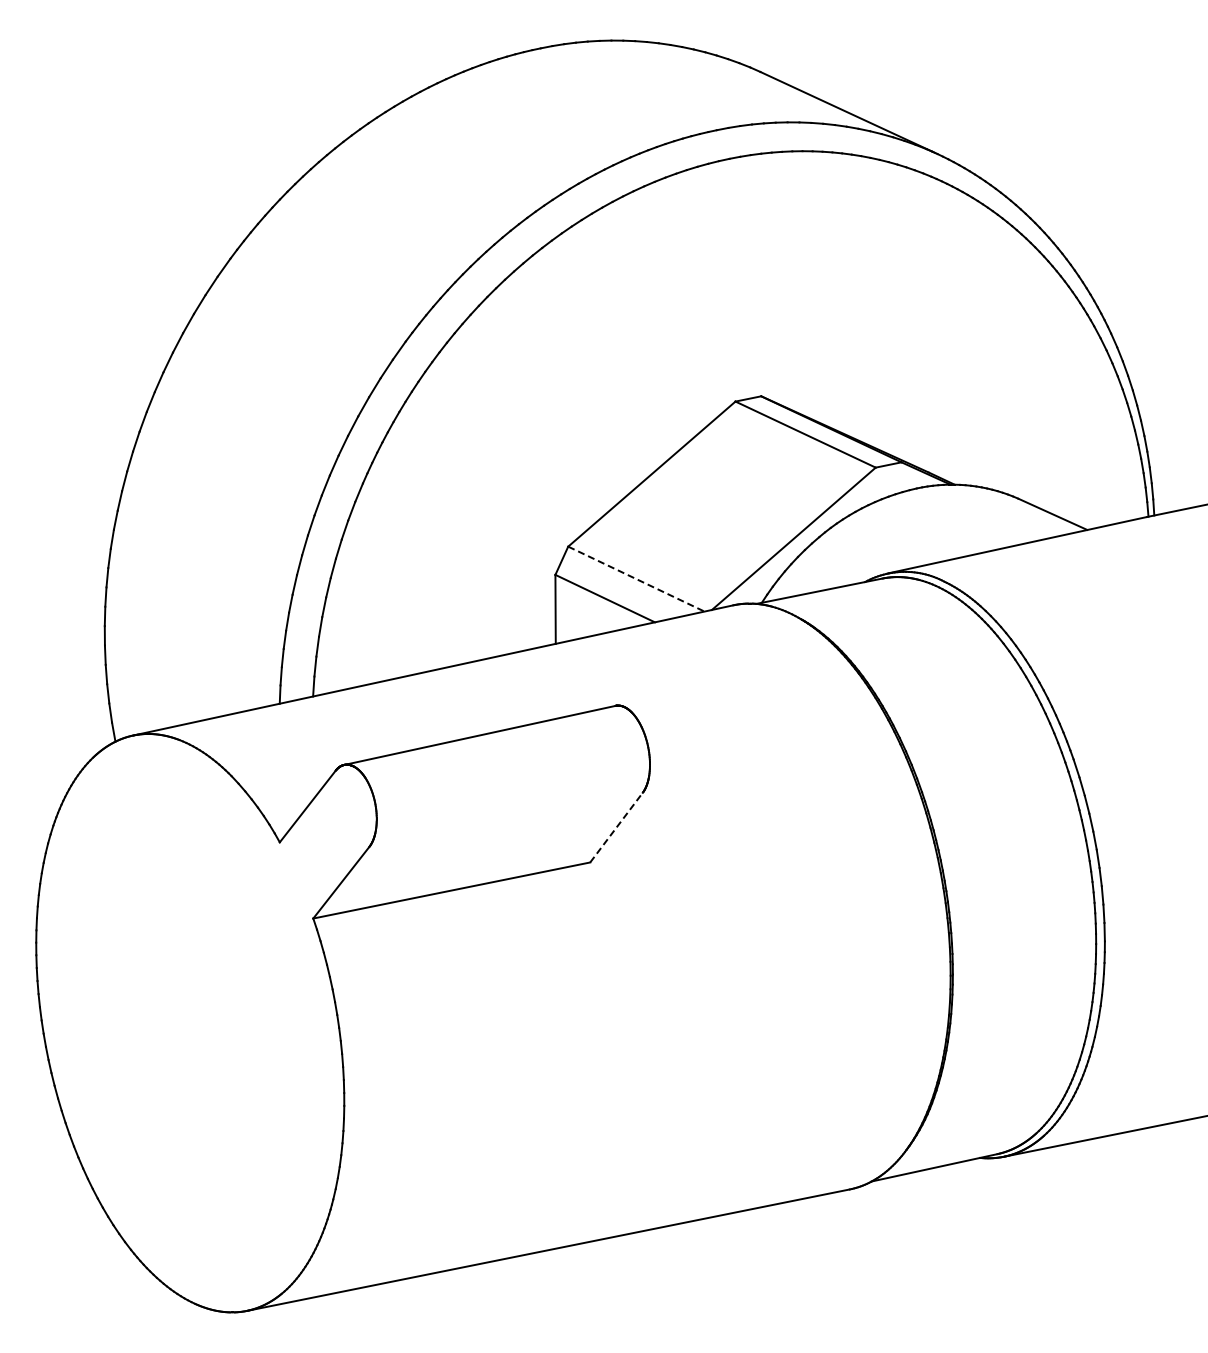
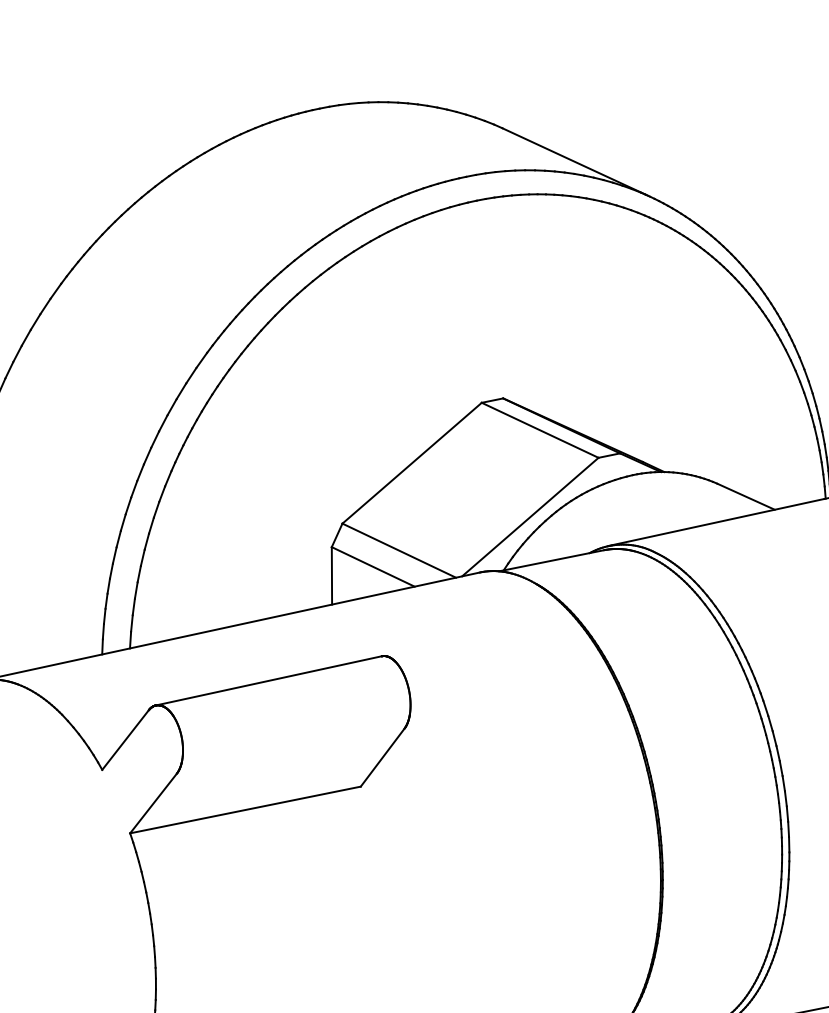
line: (636, 579) -> (399, 550), dashed -> solid
line: (616, 827) -> (382, 757), dashed -> solid

